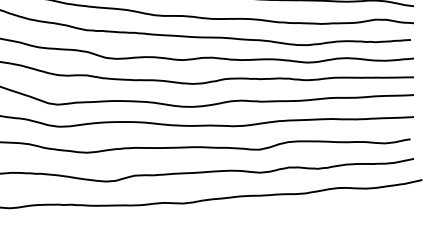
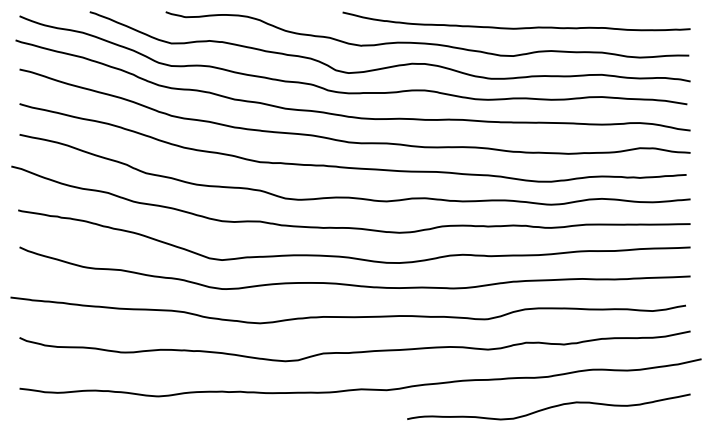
curve: (306, 215) -> (549, 406), added

